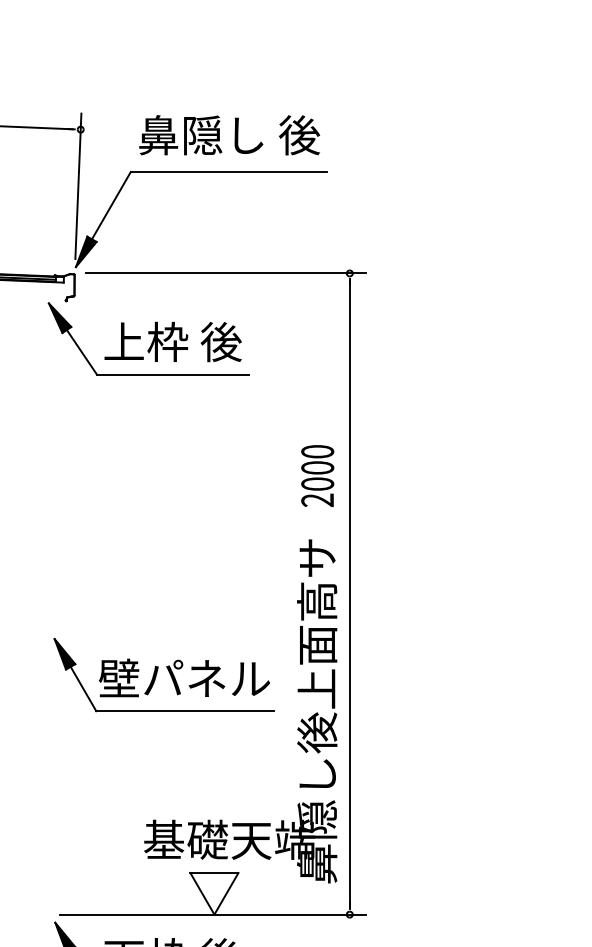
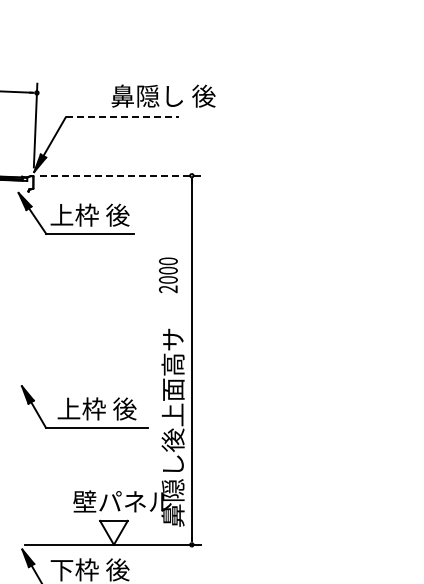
text: (229, 134) -> (163, 95), moved
line: (229, 172) -> (122, 117), solid -> dashed
line: (225, 273) -> (120, 175), solid -> dashed
text: (317, 476) -> (168, 275), moved
text: (184, 677) -> (96, 408), 壁パネル -> 上枠 後
text: (229, 839) -> (122, 501), 基礎天端 -> 壁パネル

